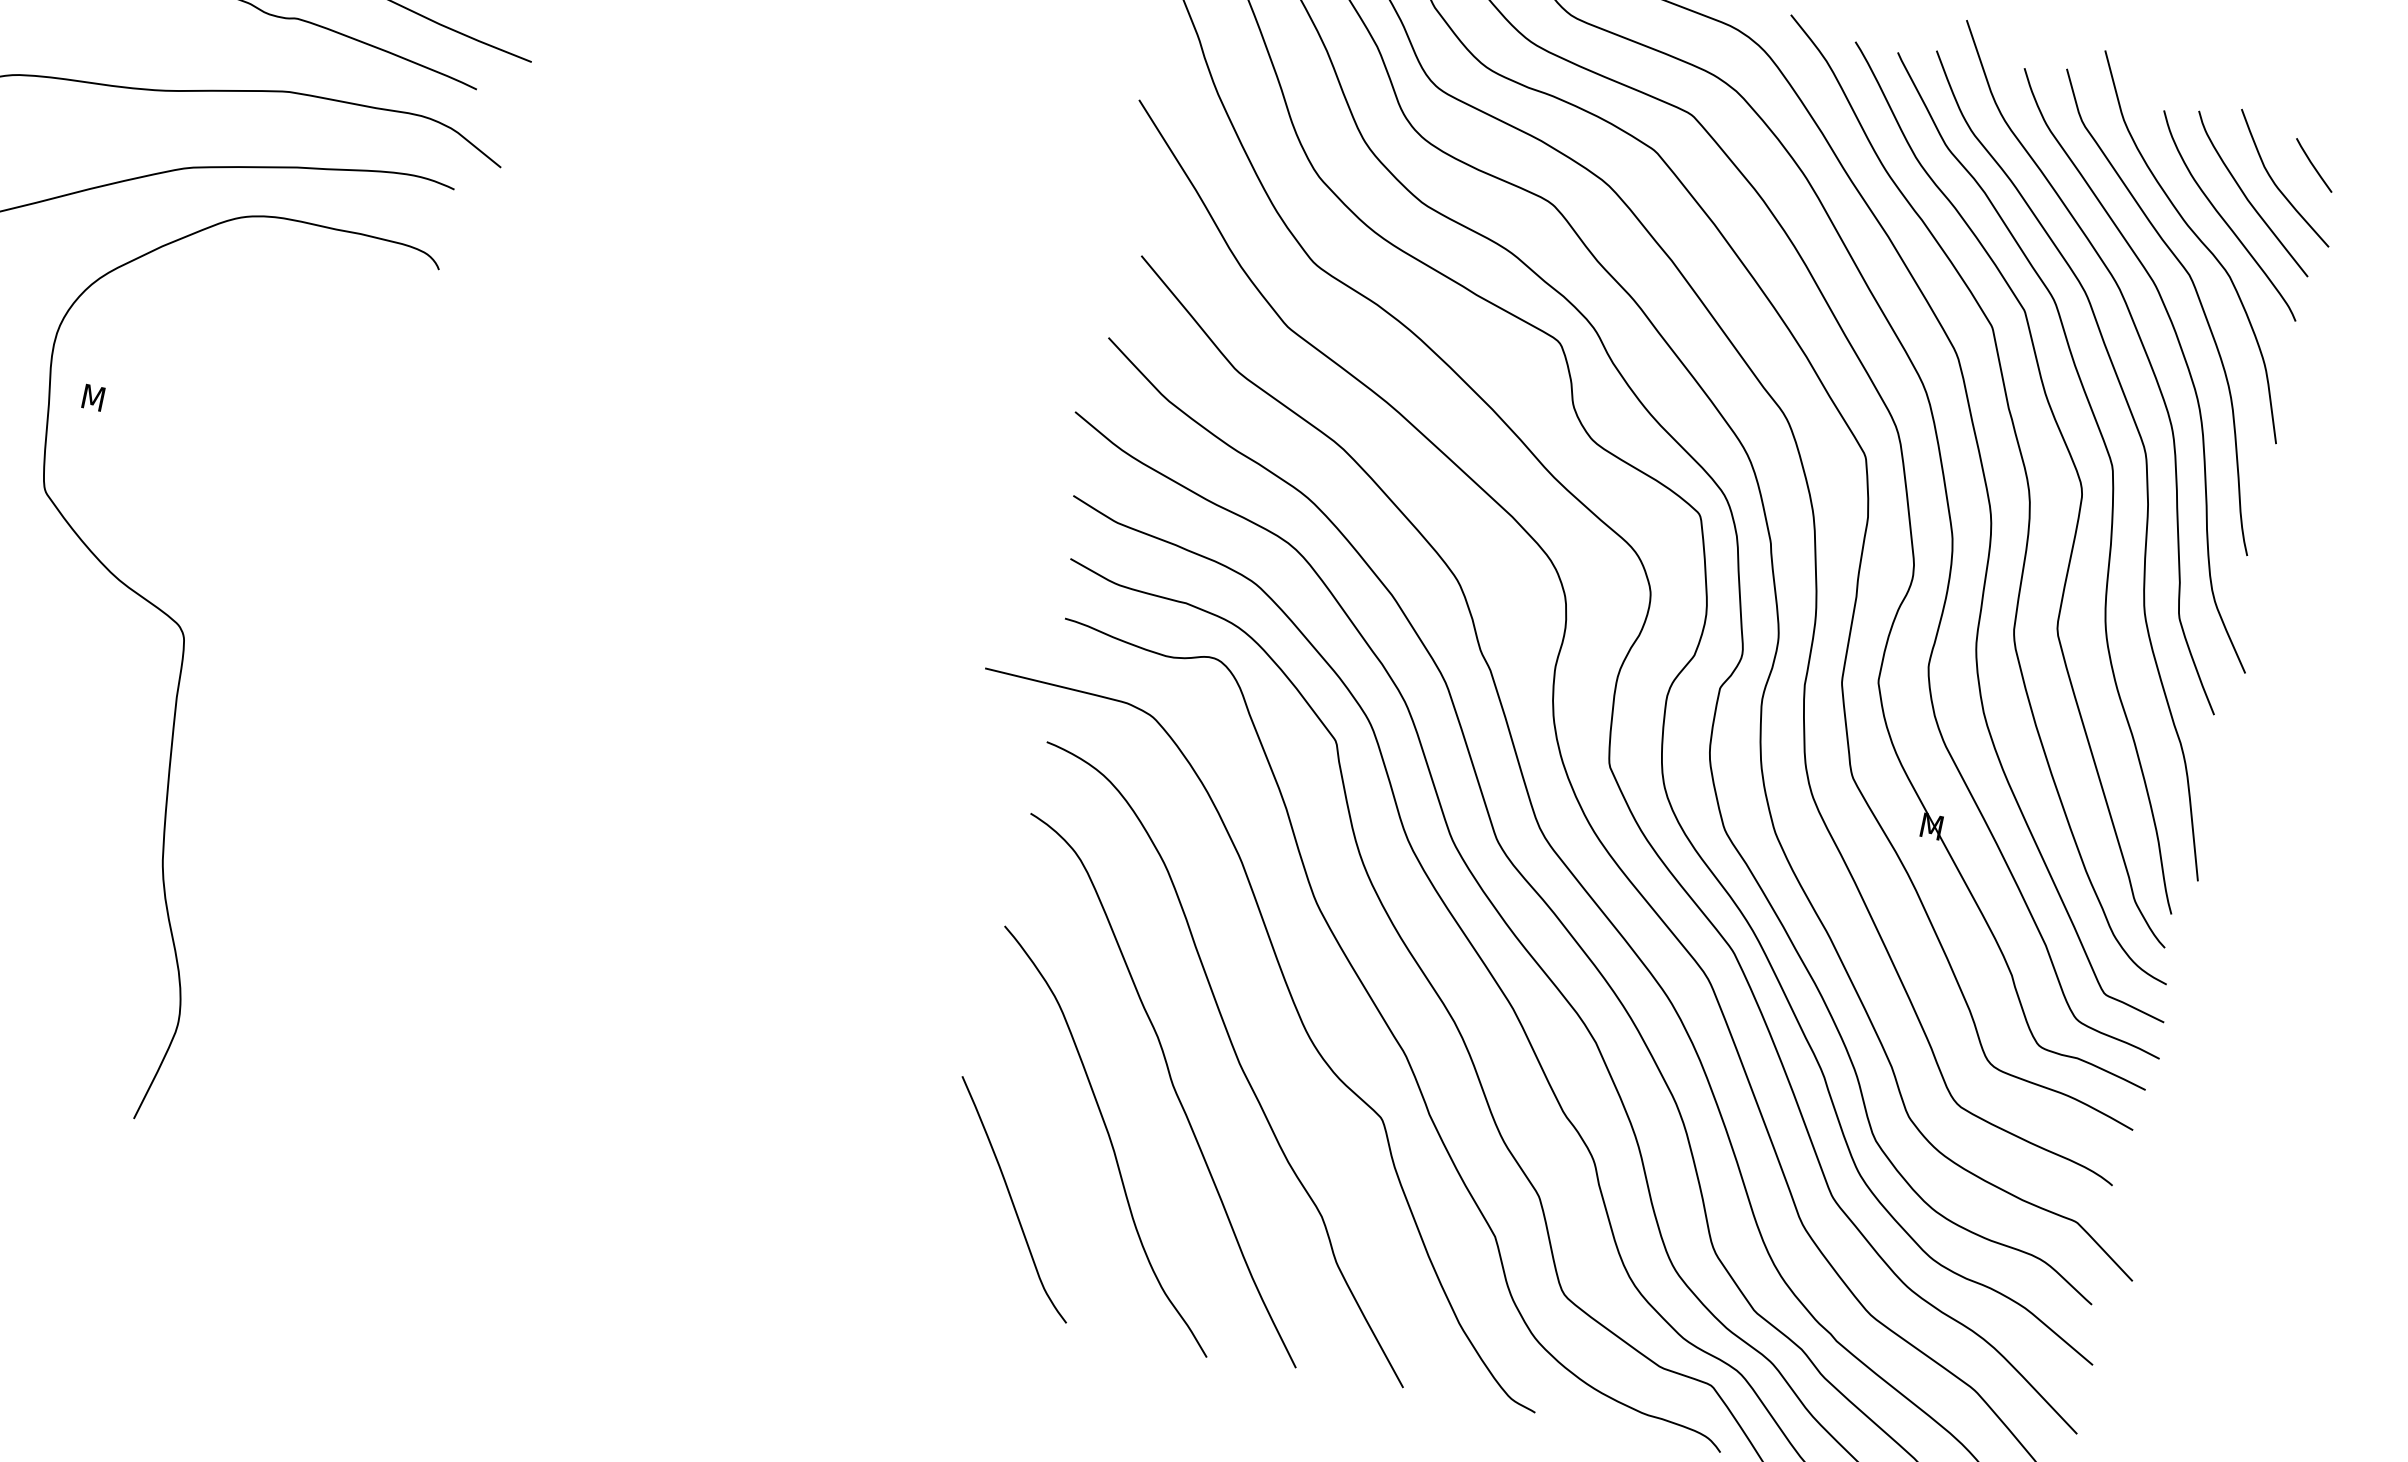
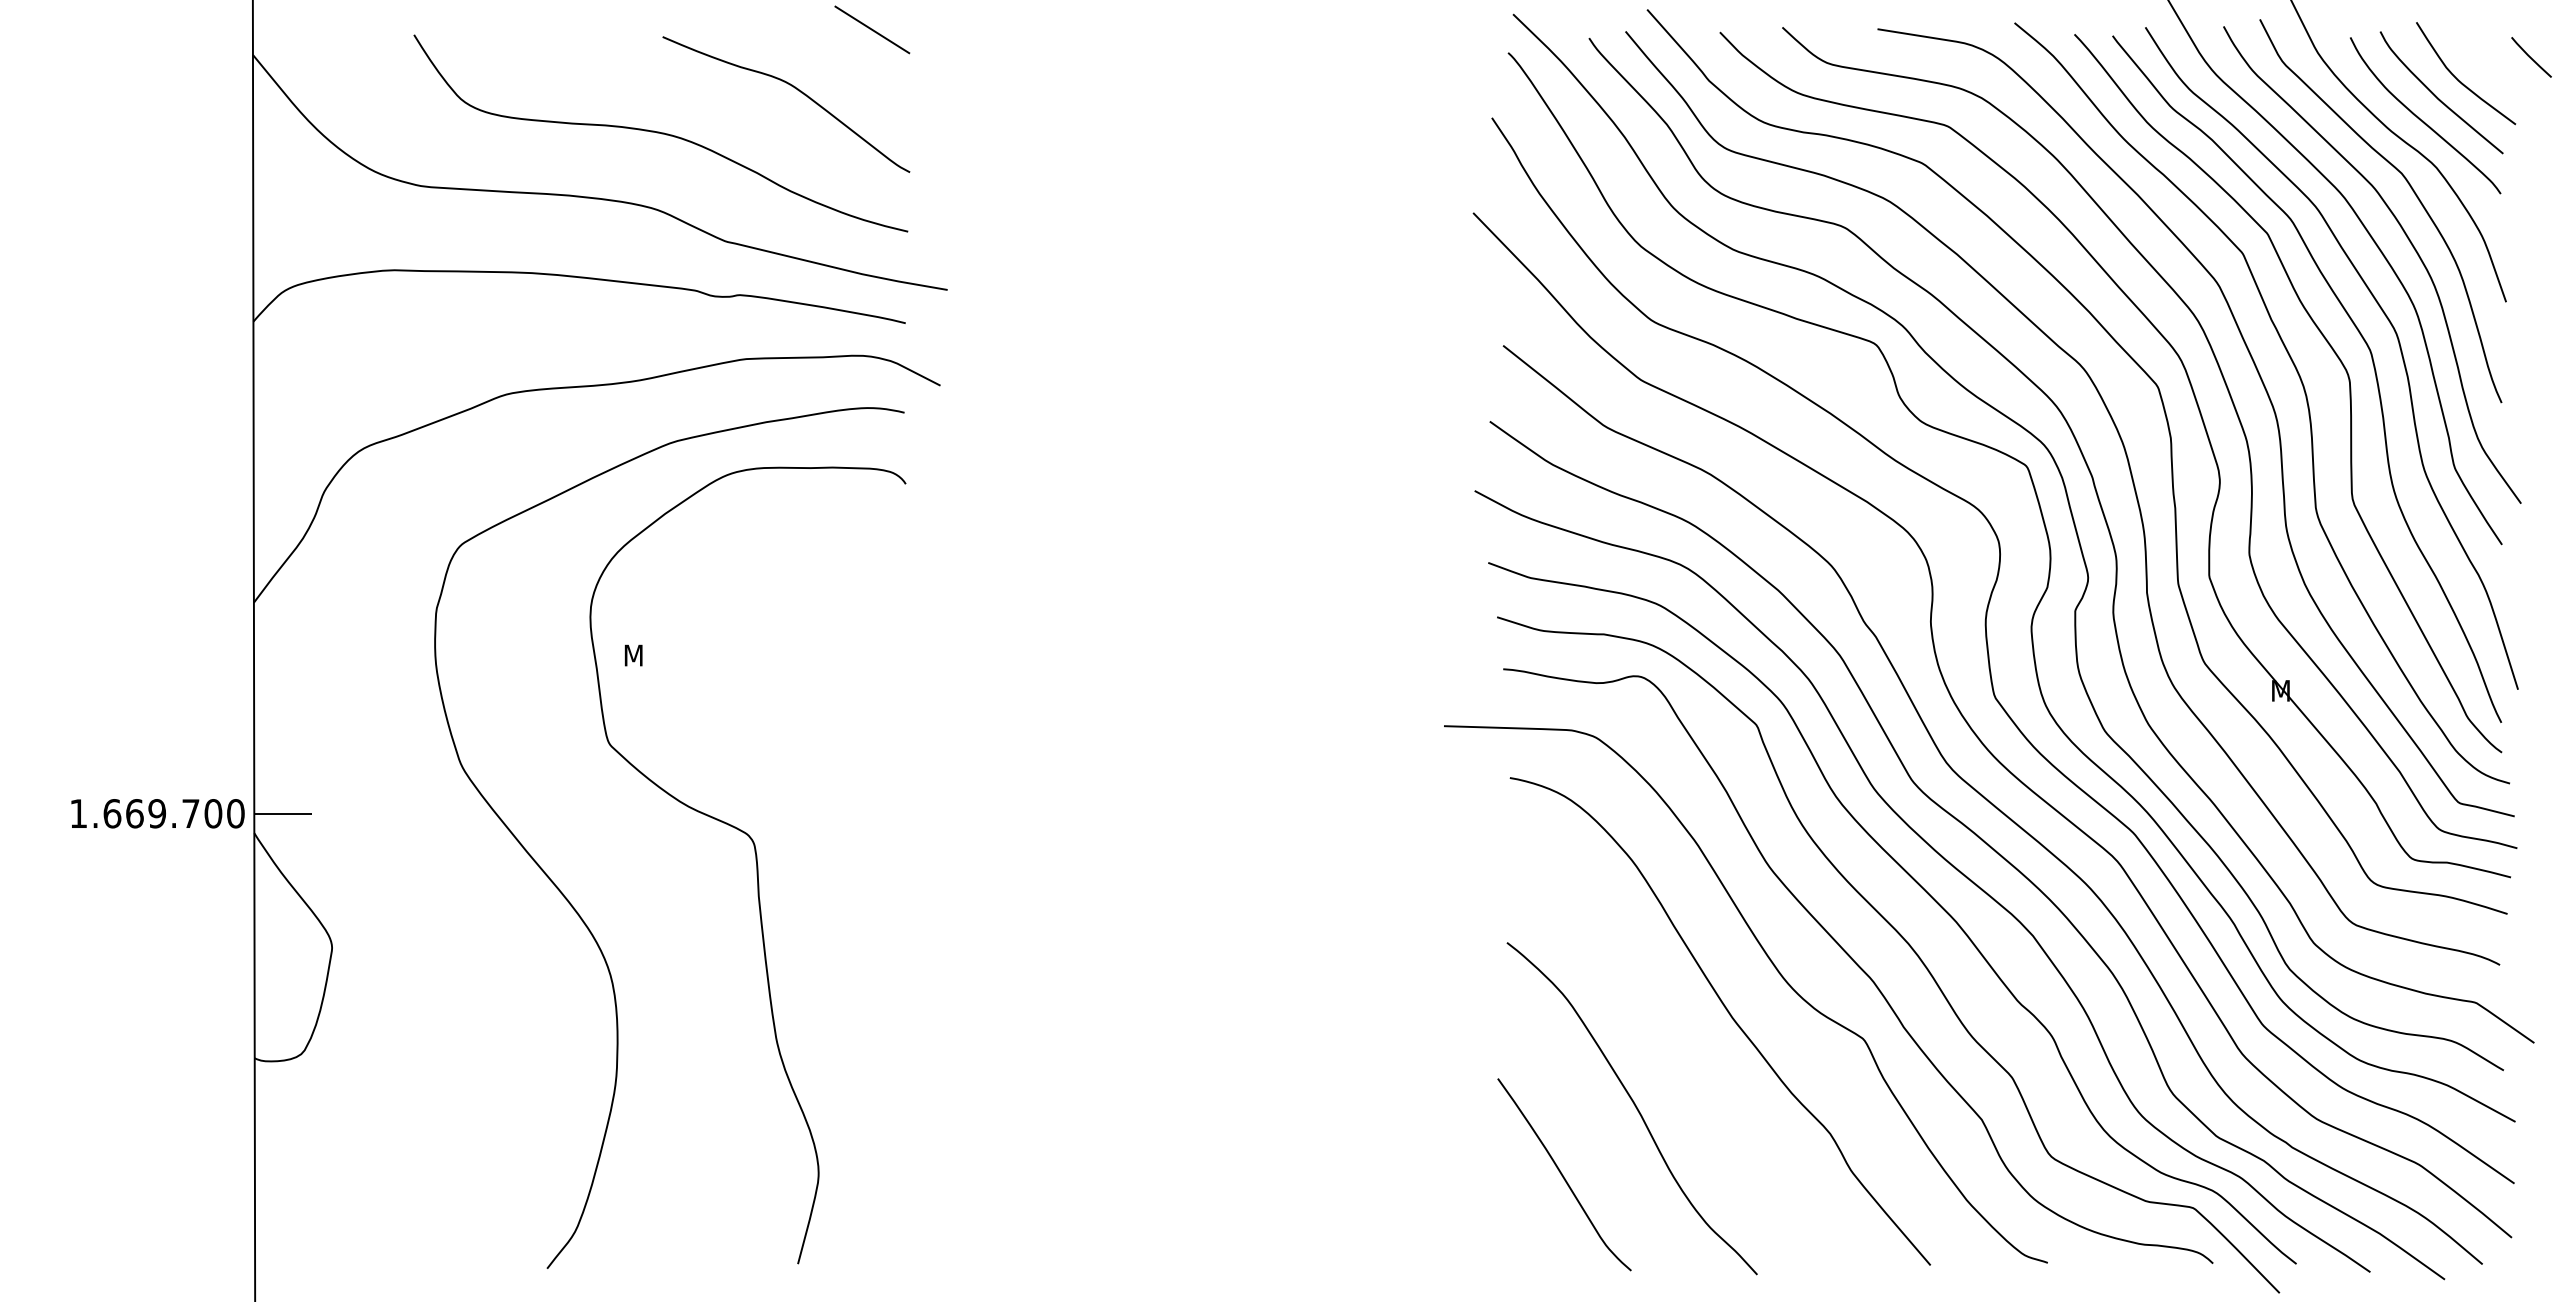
line: (2314, 165) -> (2531, 57), moved
curve: (1172, 1087) -> (1679, 1050), removed

